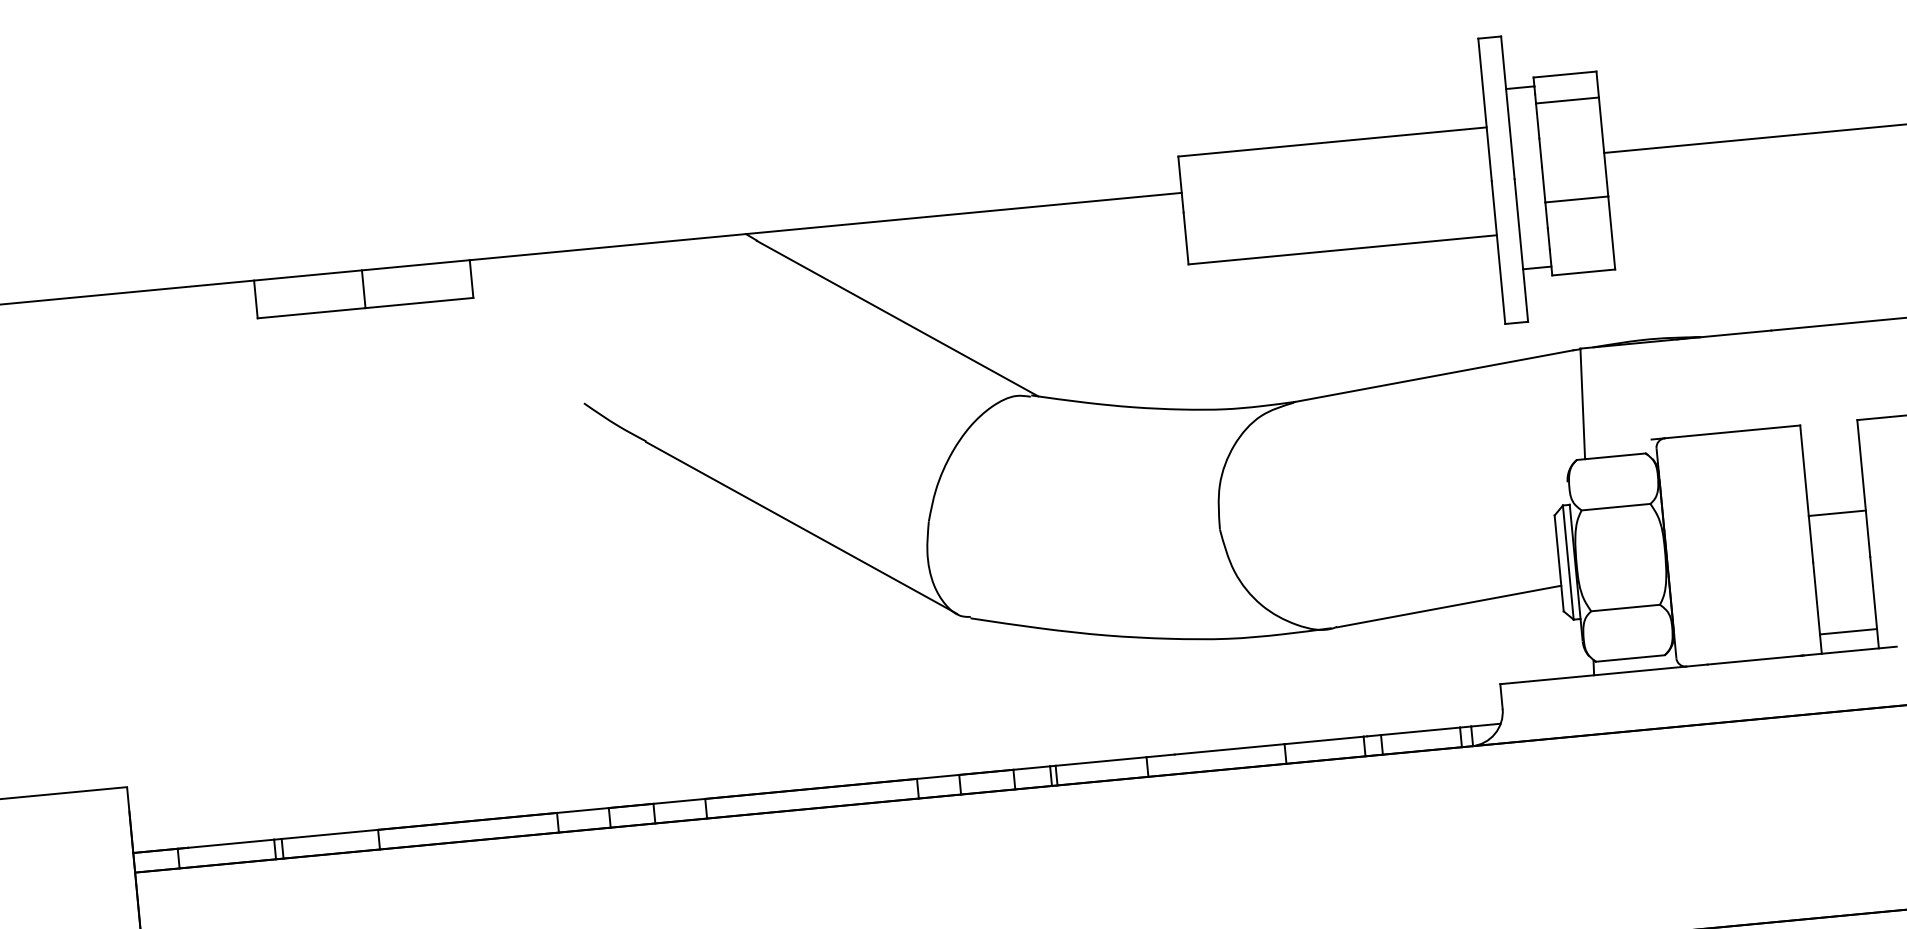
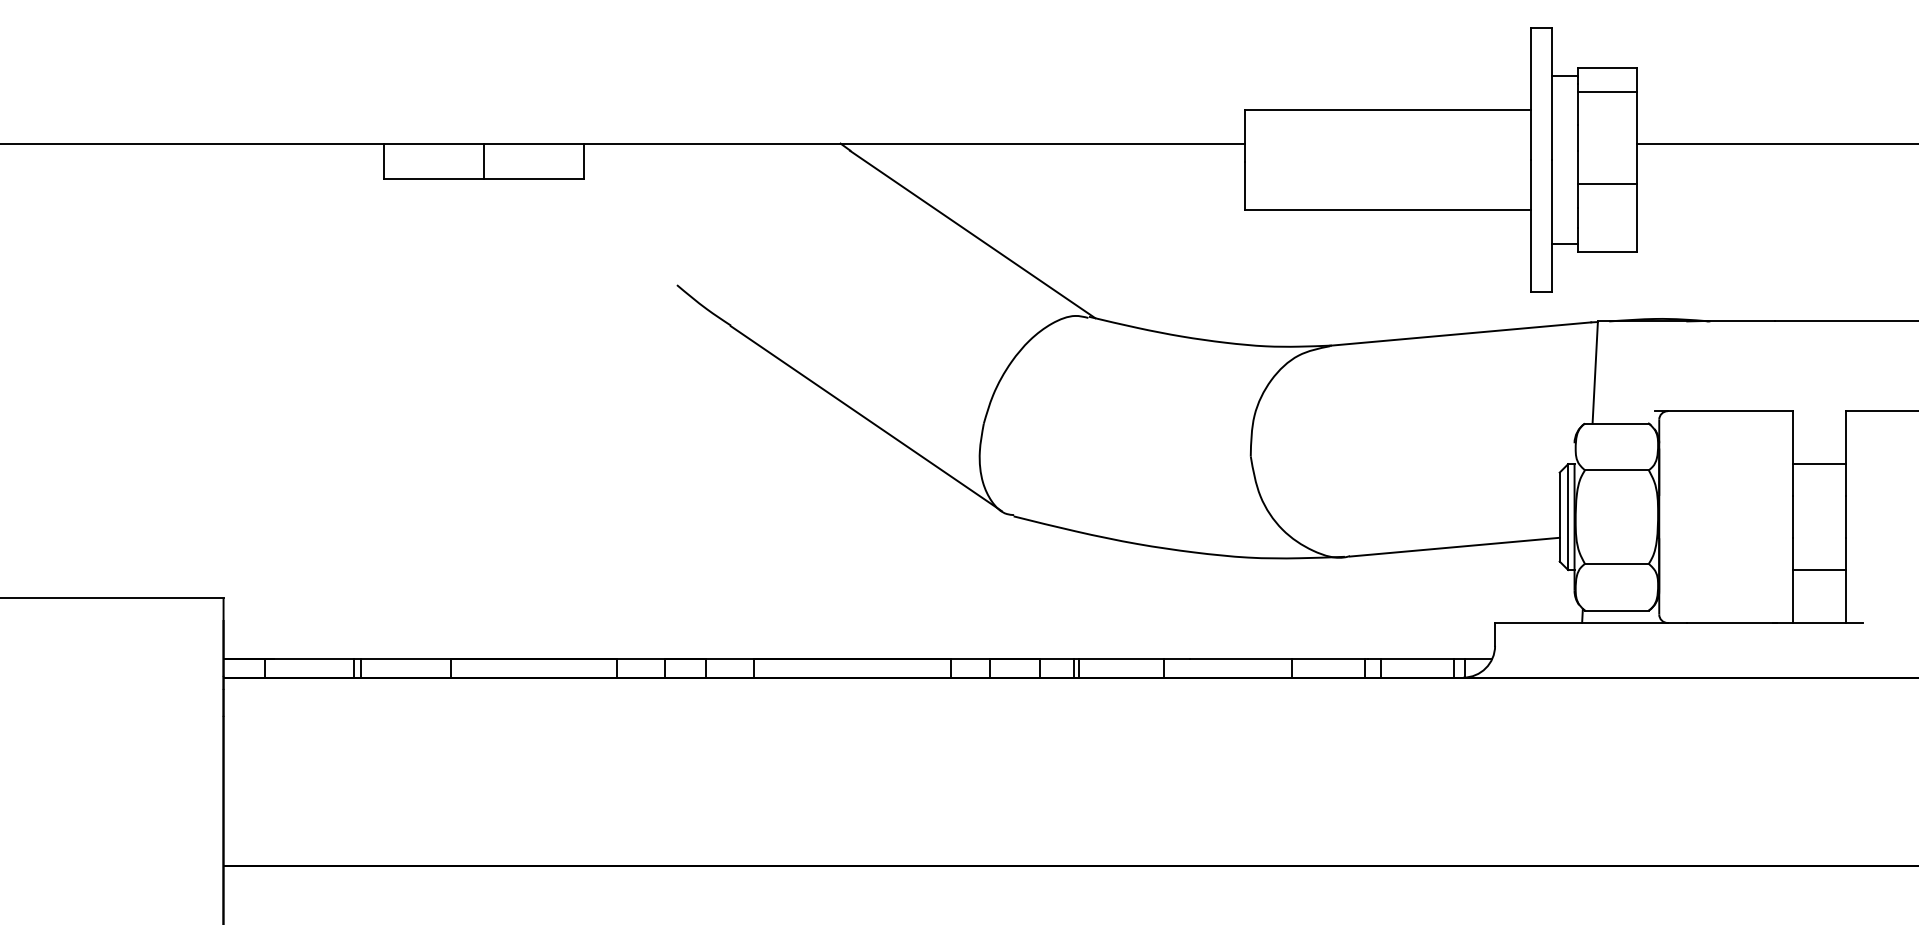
line: (1837, 513) -> (1819, 464), moved
line: (1848, 632) -> (1819, 570), moved

